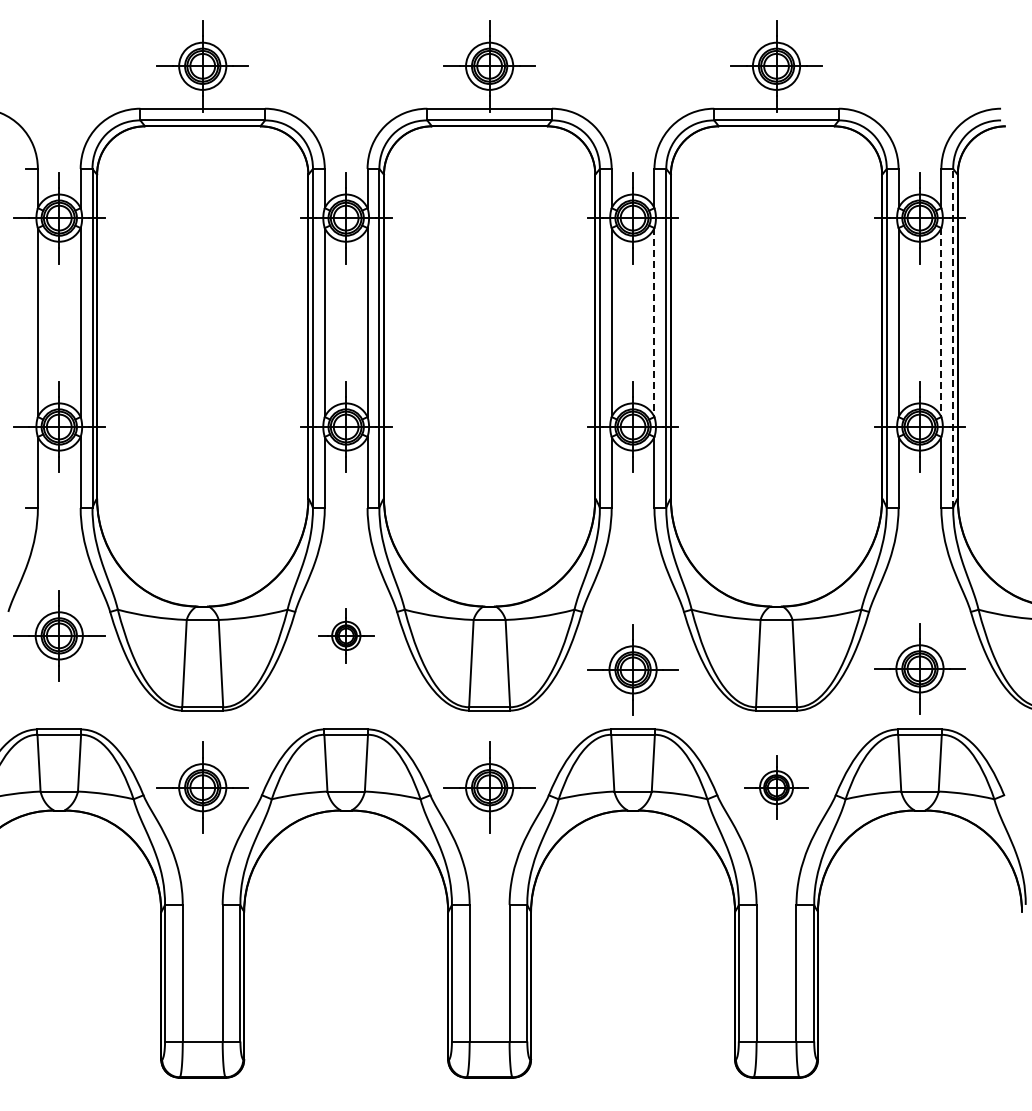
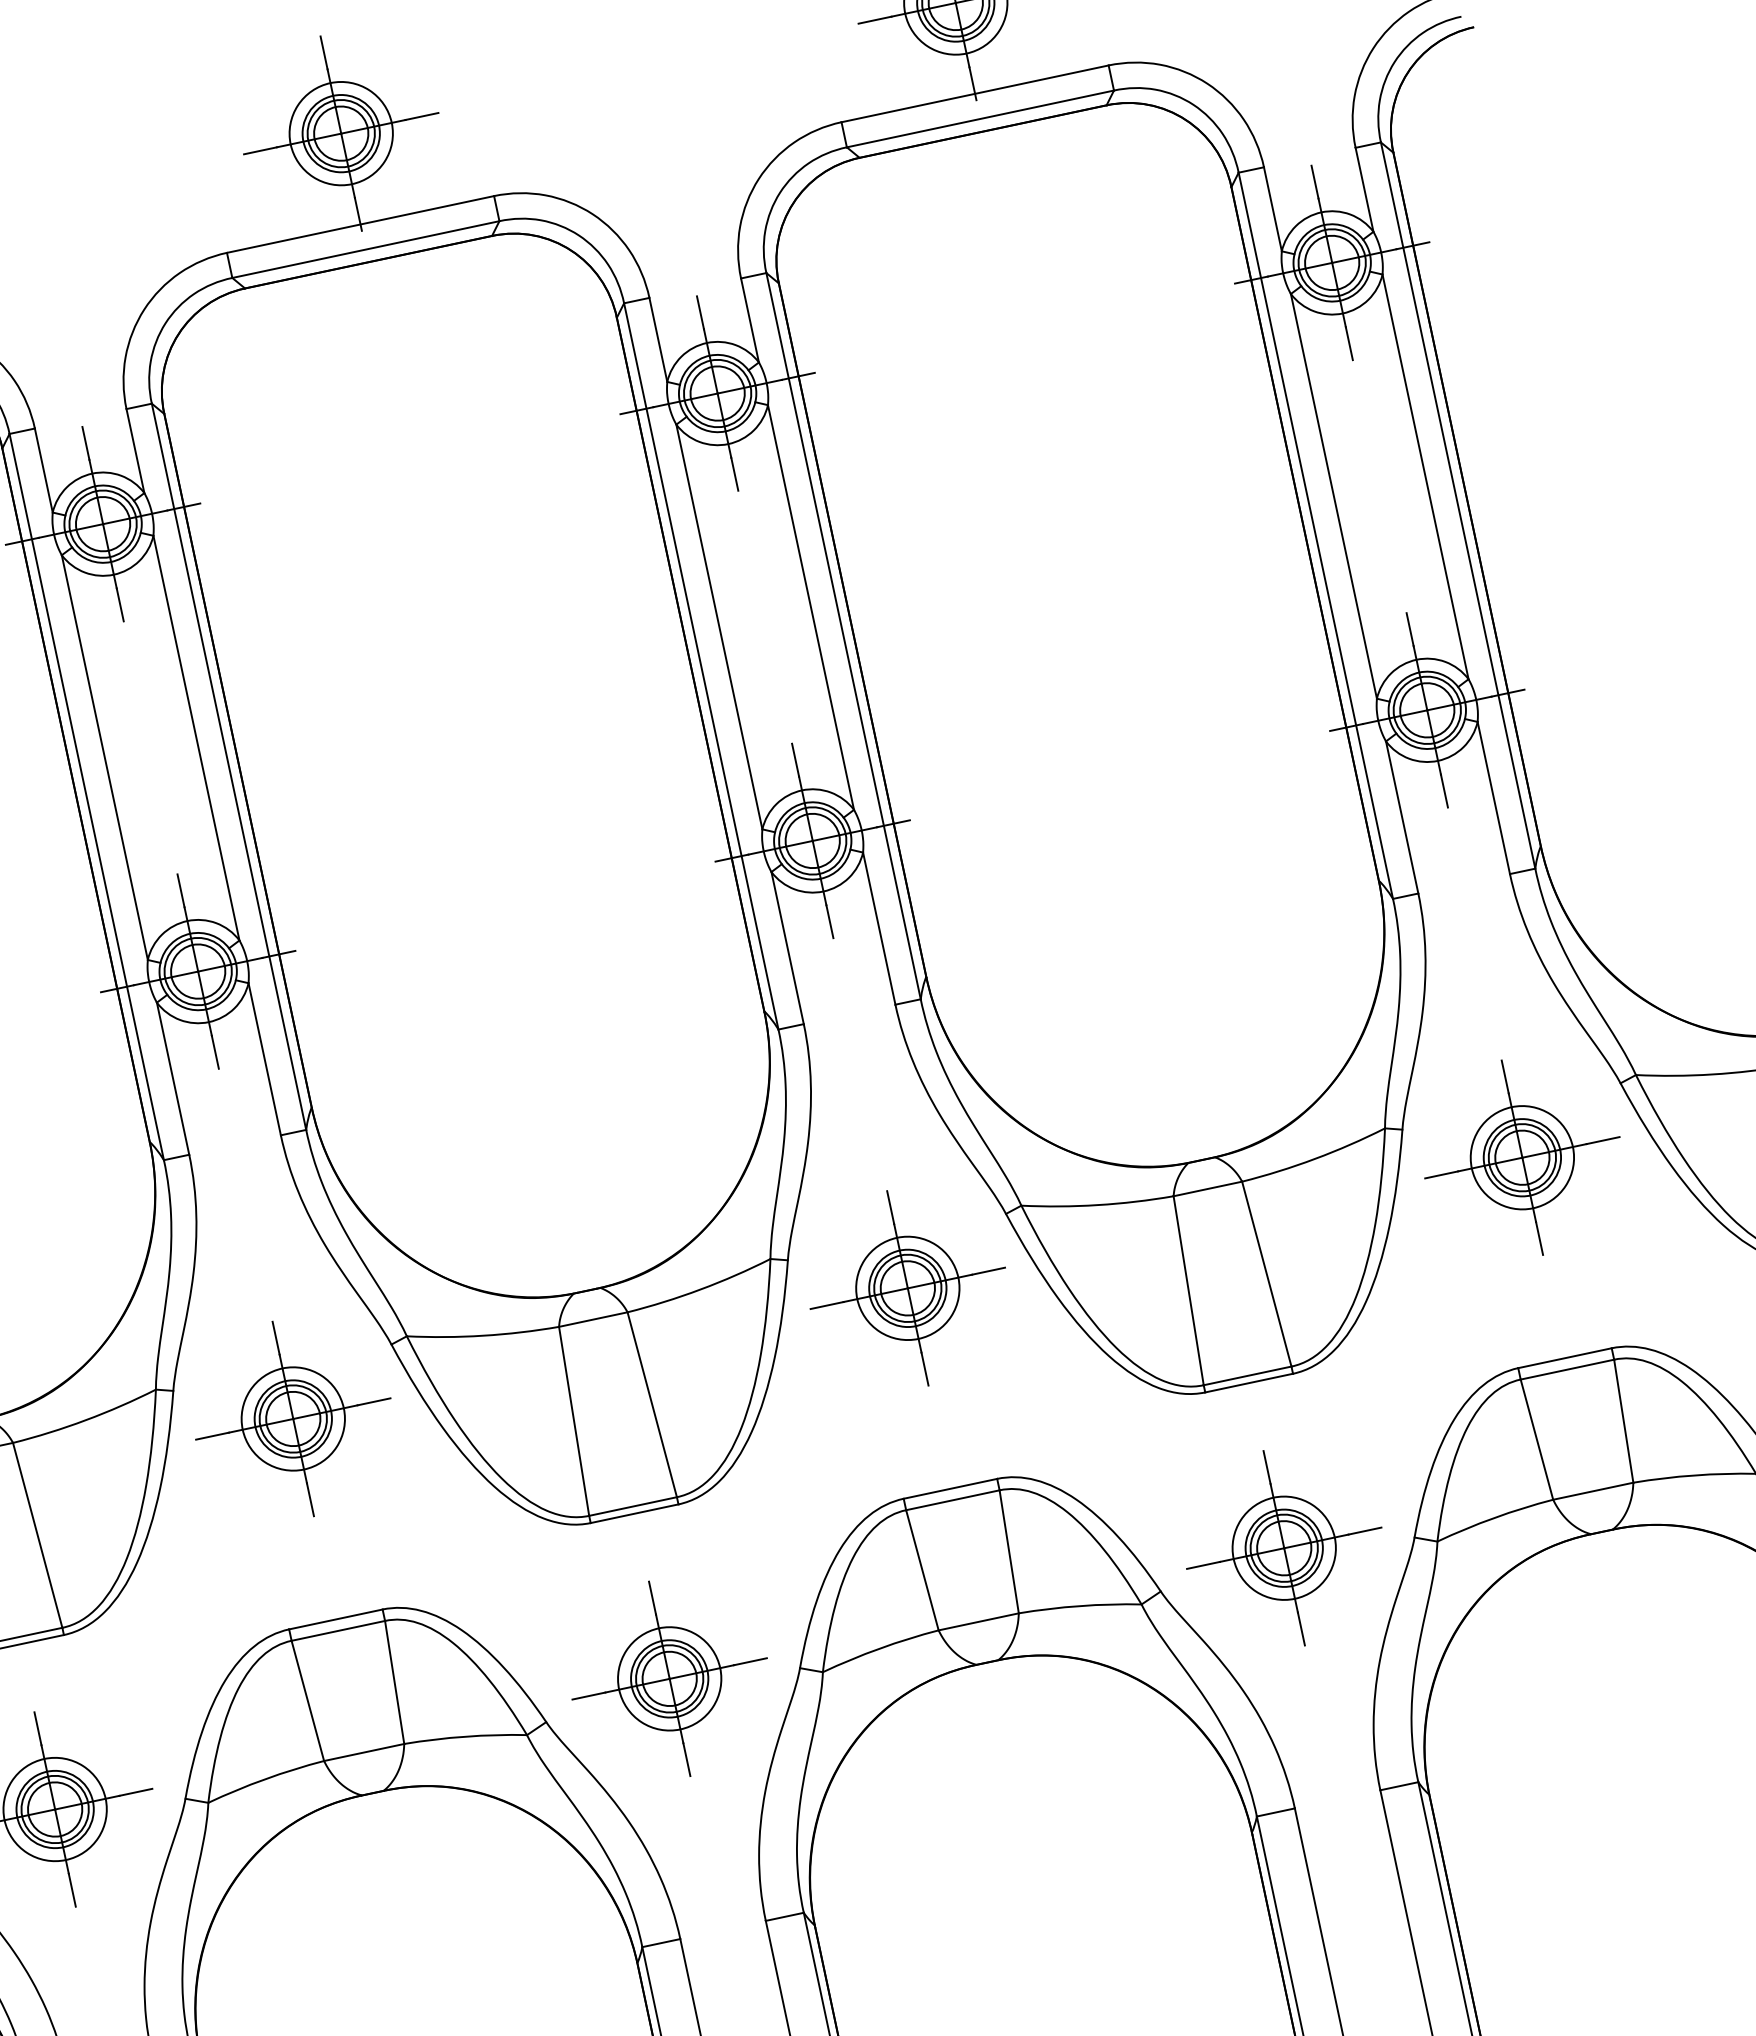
line: (654, 323) -> (811, 609), dashed -> solid
line: (941, 323) -> (1426, 478), dashed -> solid
line: (953, 338) -> (1458, 505), dashed -> solid
part: (346, 635) -> (293, 1418), size x1.67
part: (919, 668) -> (1521, 1157), moved
part: (632, 669) -> (906, 1287), moved
part: (776, 787) -> (1284, 1547), size x1.43

